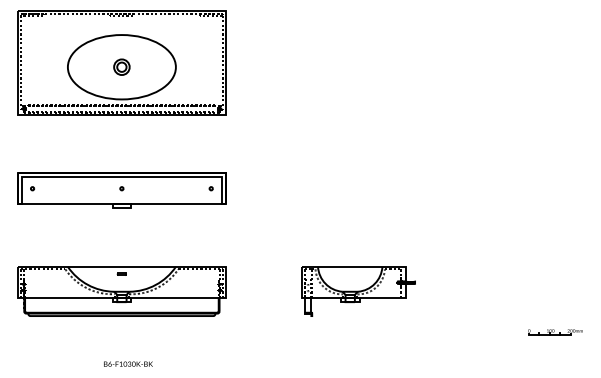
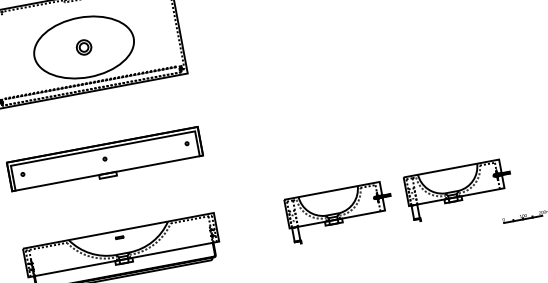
part: (488, 291) -> (459, 190), added

